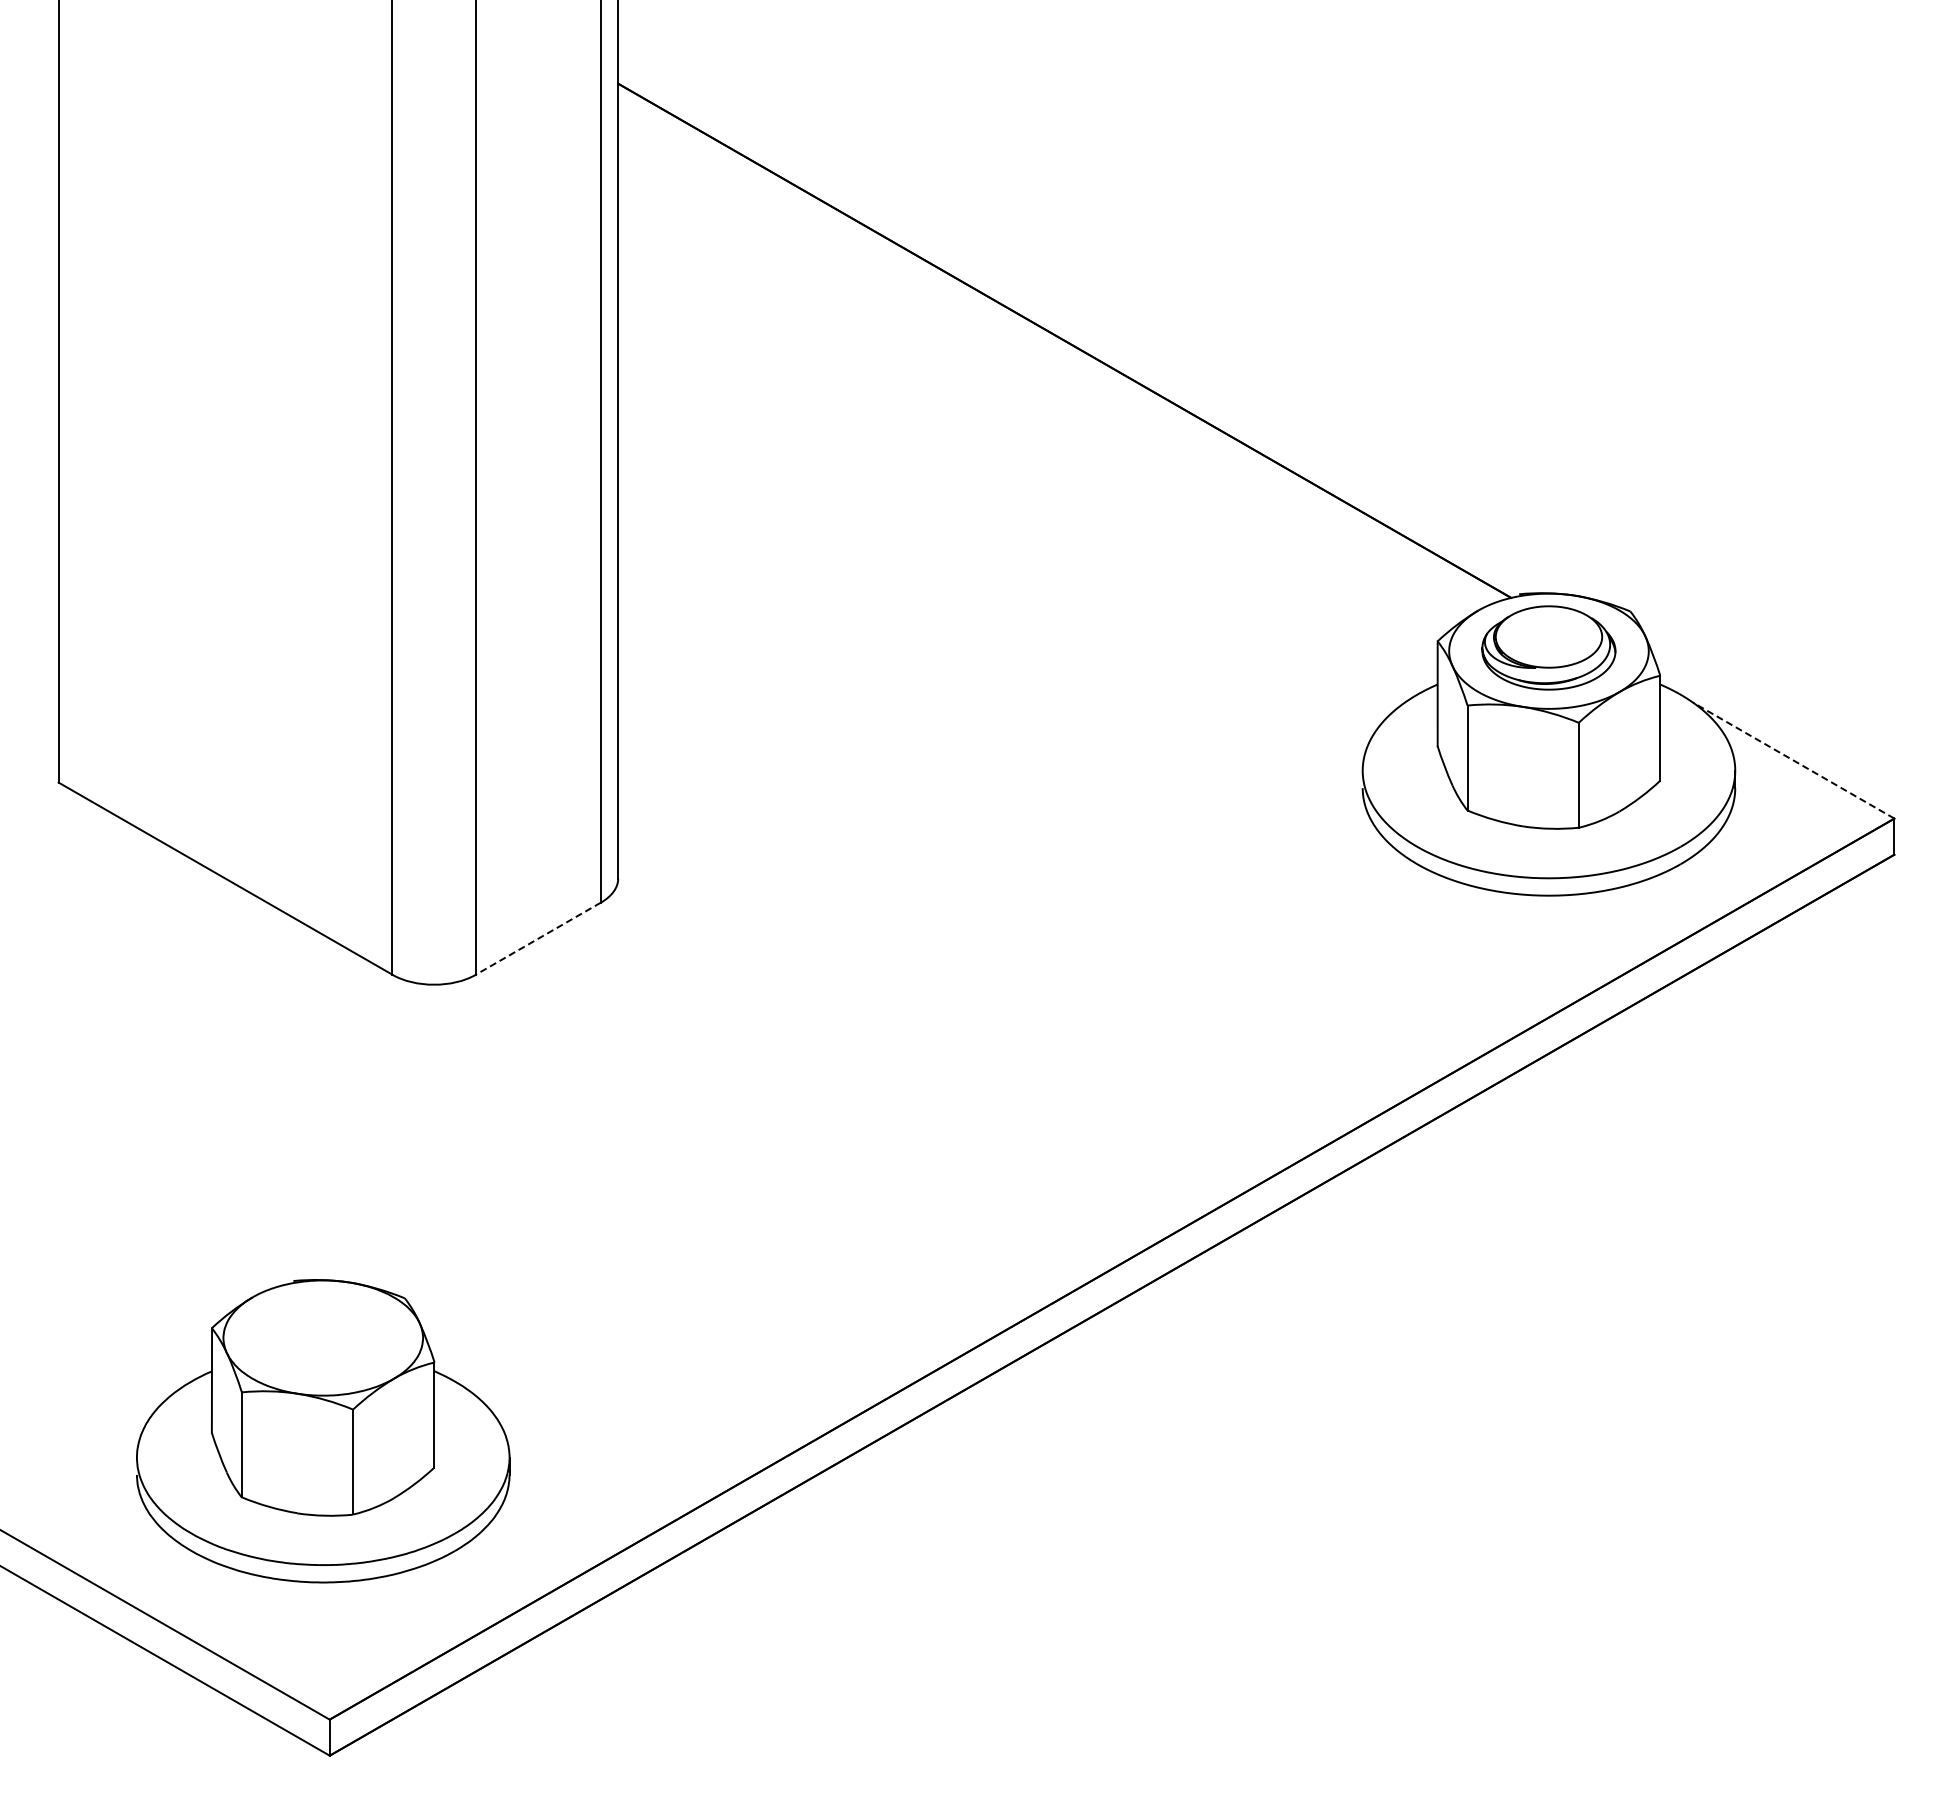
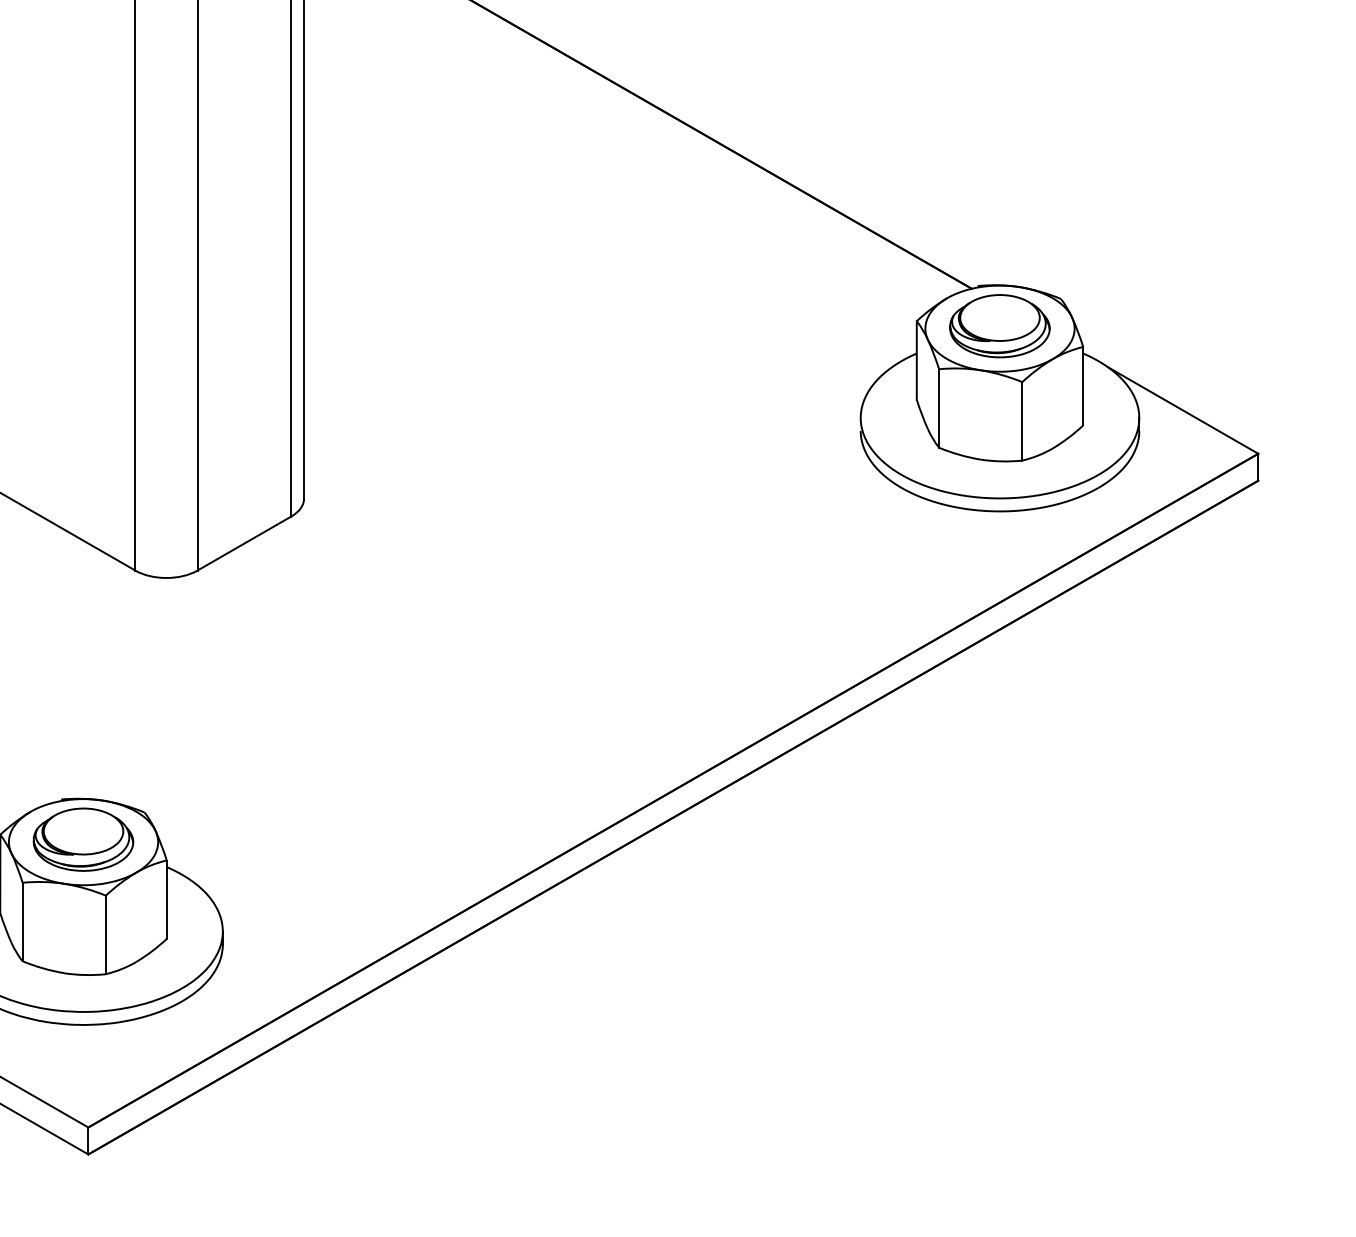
line: (1793, 760) -> (1182, 410), dashed -> solid
line: (537, 938) -> (243, 543), dashed -> solid
part: (322, 1334) -> (82, 839), added

